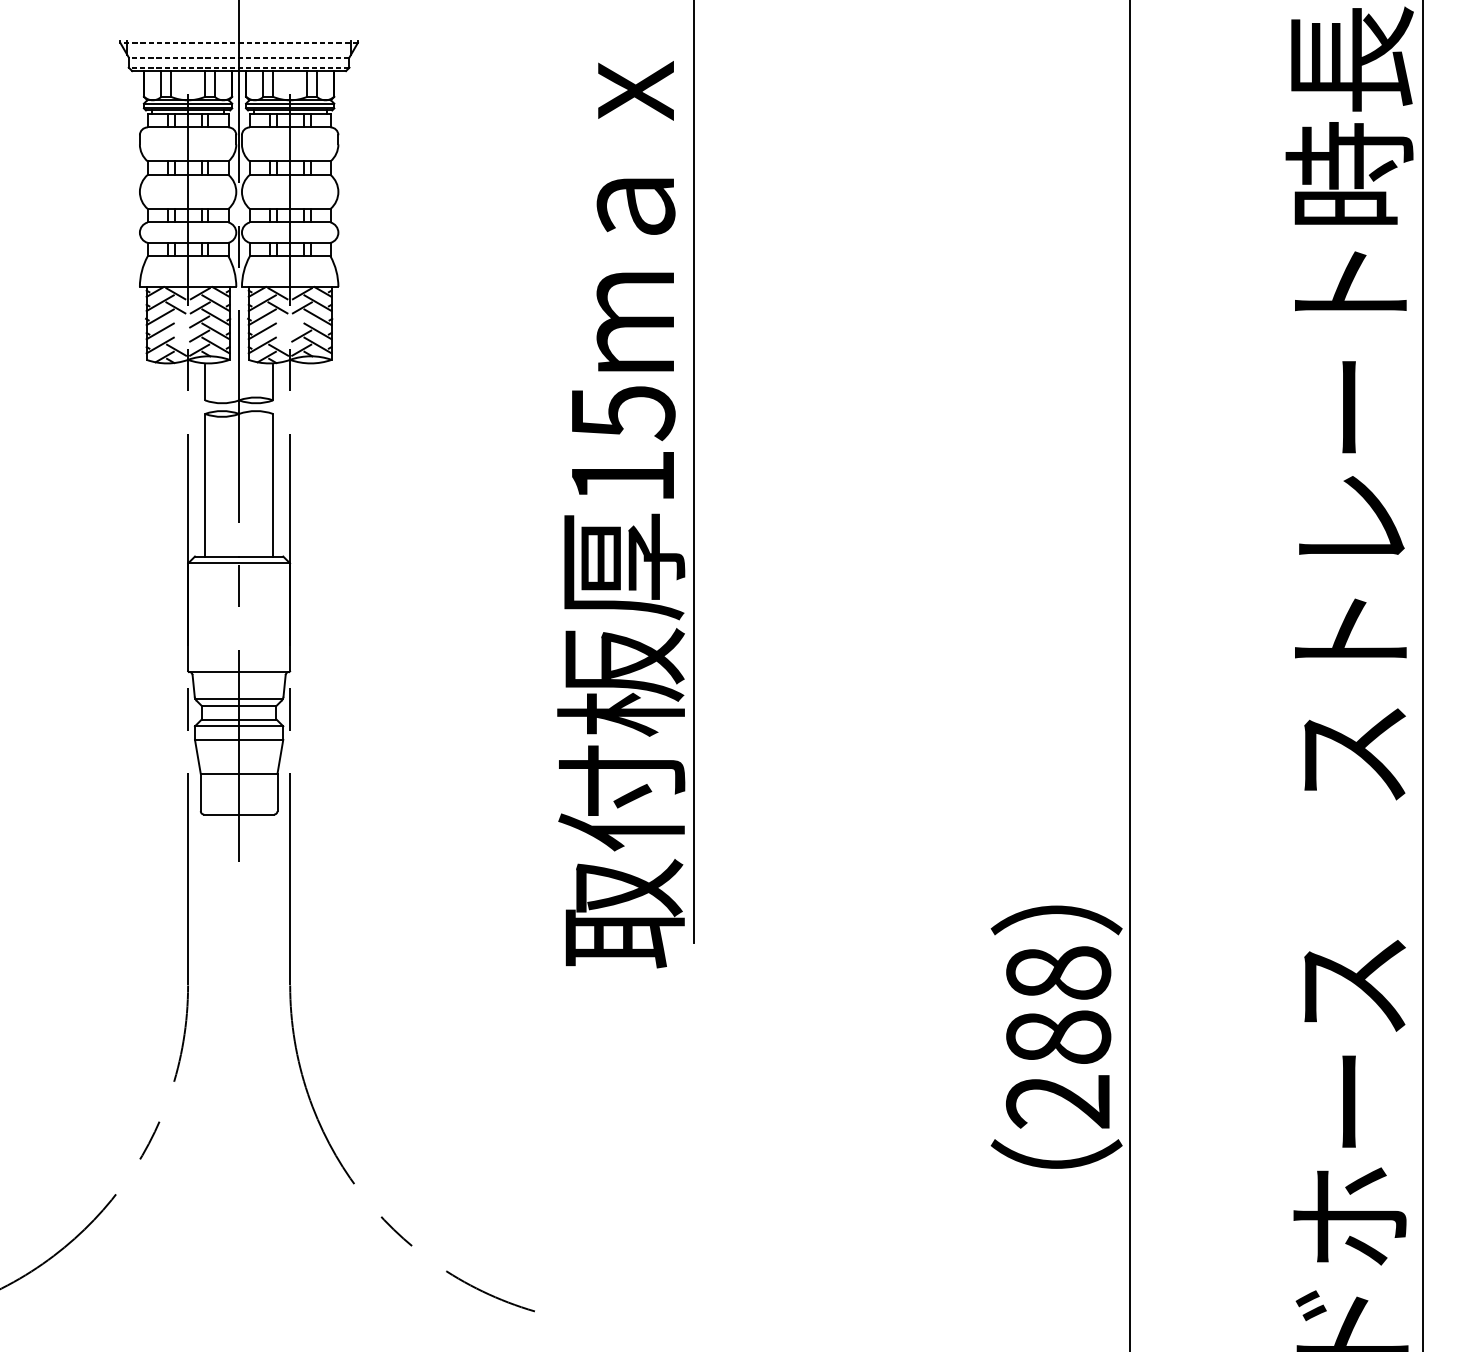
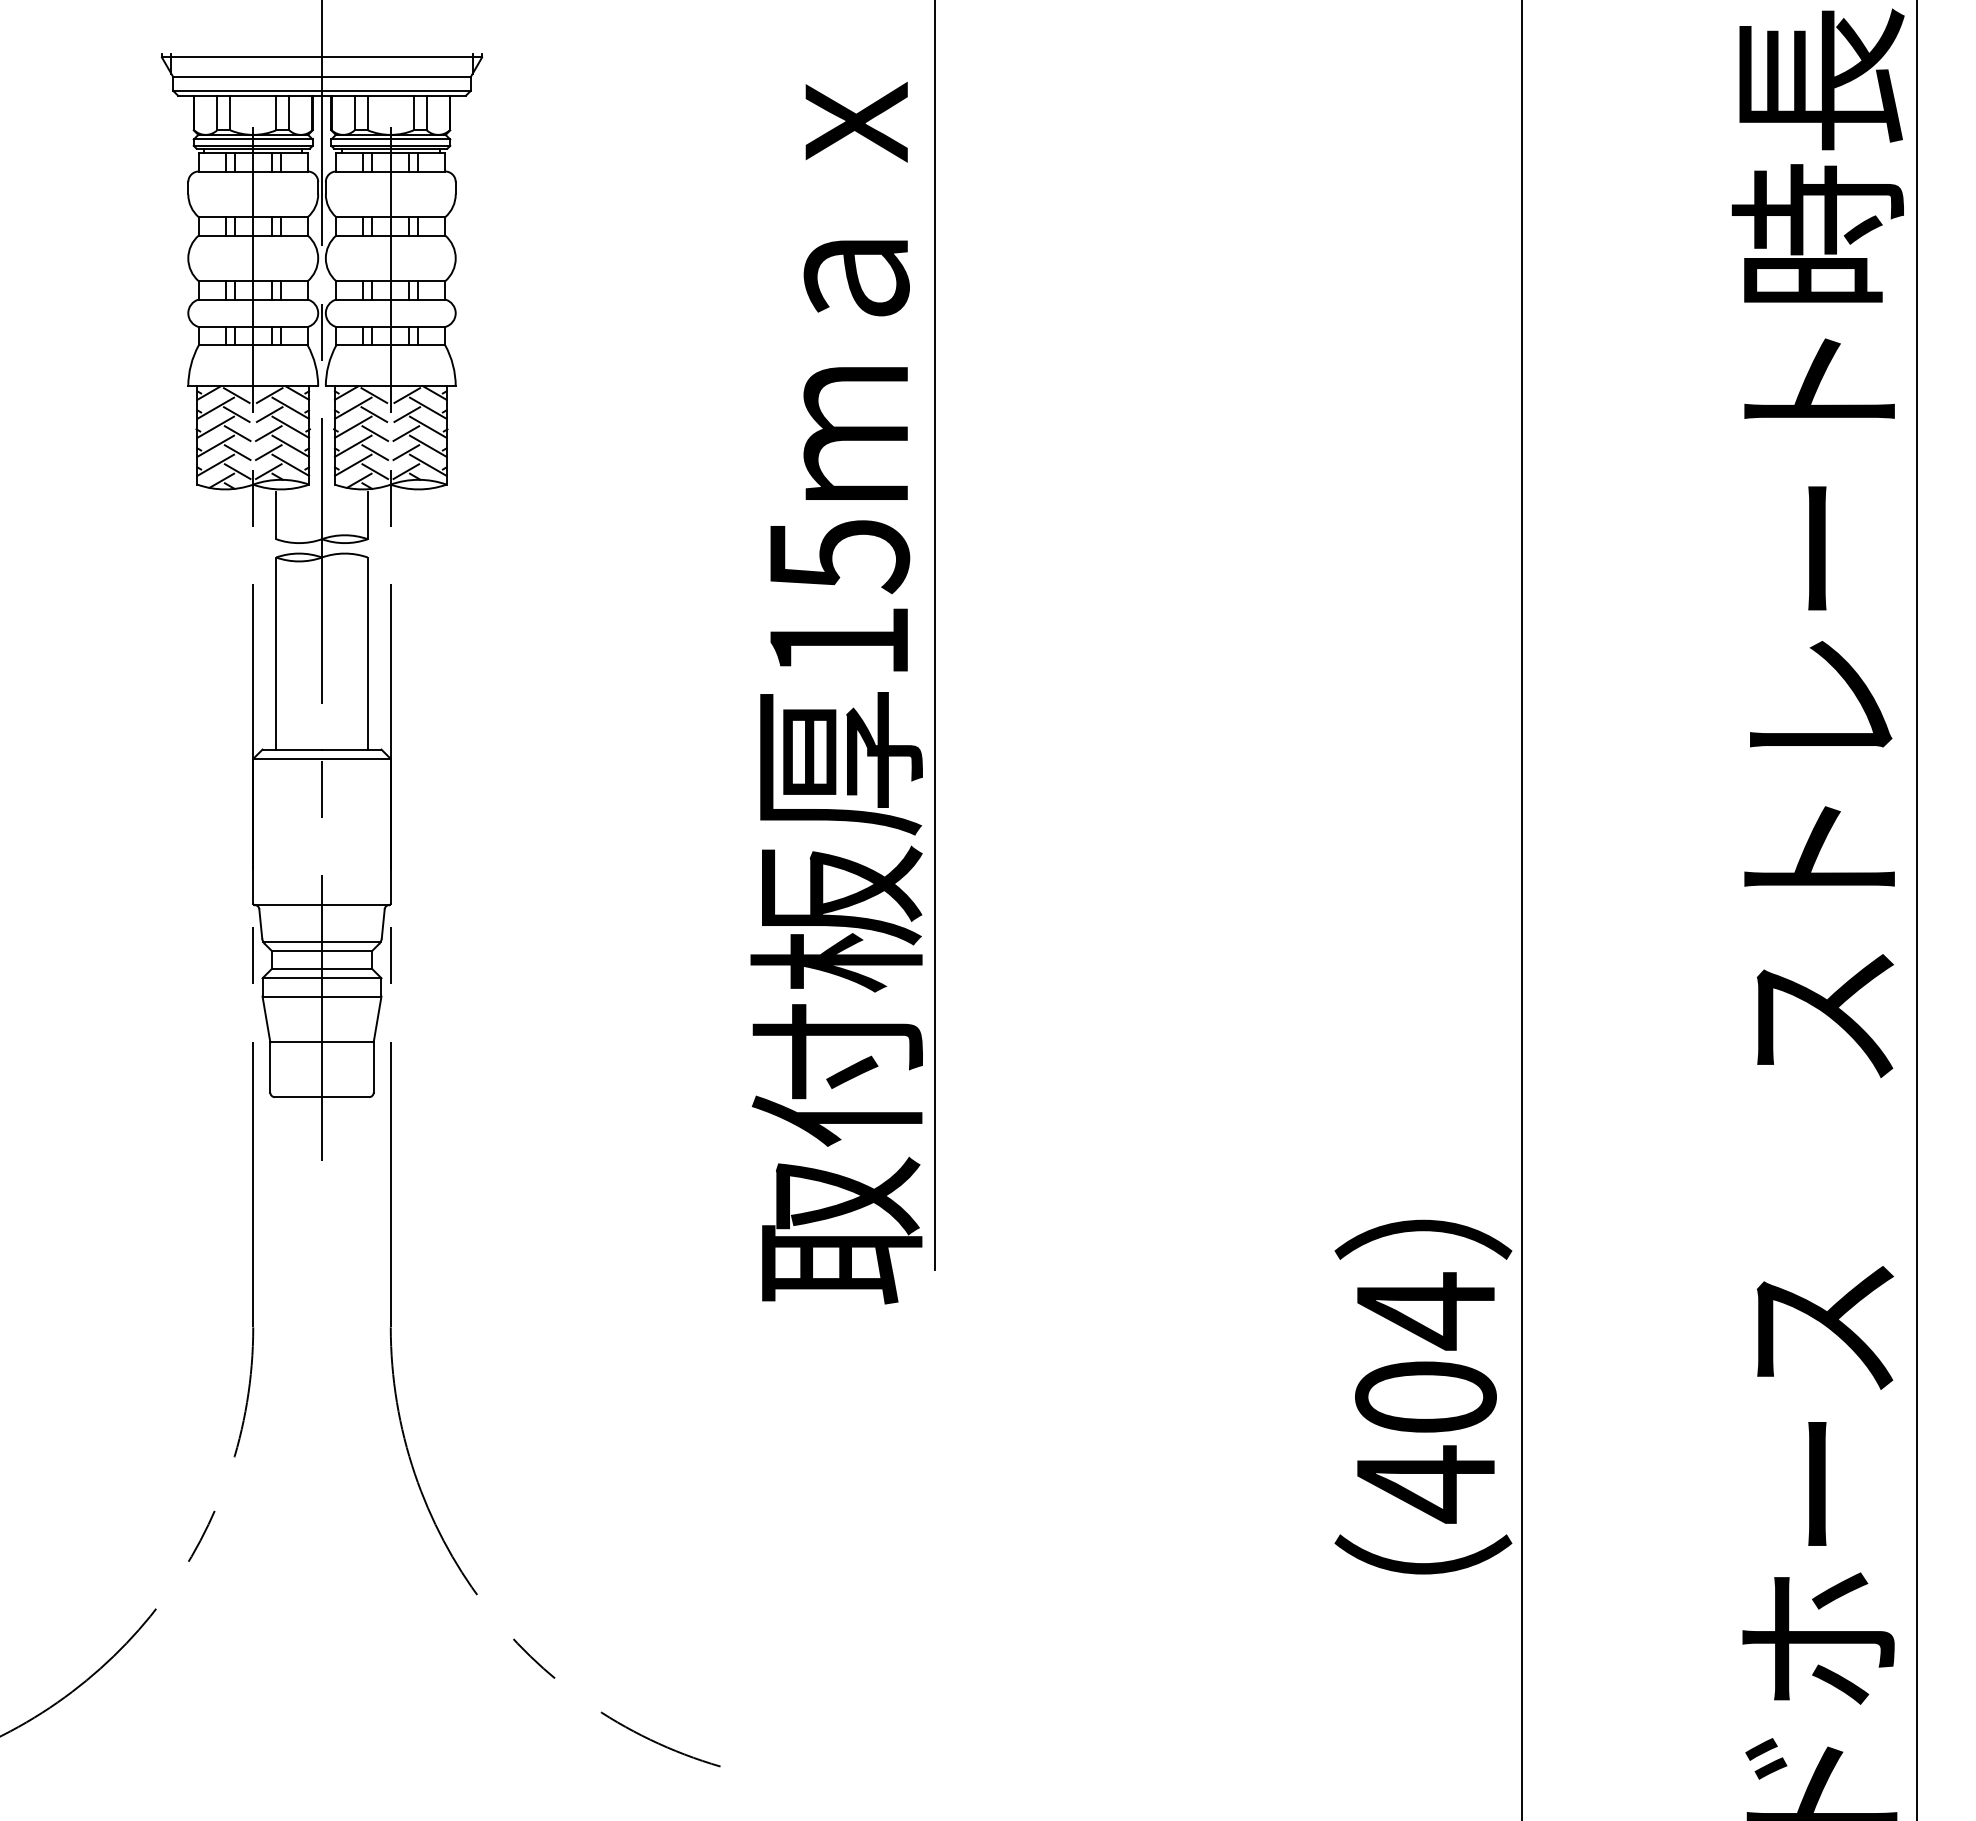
line: (238, 42) -> (321, 57), dashed -> solid
line: (239, 57) -> (322, 77), dashed -> solid
line: (239, 68) -> (322, 91), dashed -> solid
line: (176, 321) -> (237, 433), added
line: (278, 321) -> (375, 433), added
line: (301, 321) -> (406, 433), added
line: (176, 336) -> (237, 452), added
line: (278, 336) -> (375, 452), added
text: (1058, 1037) -> (1425, 1397), 288 -> 404

